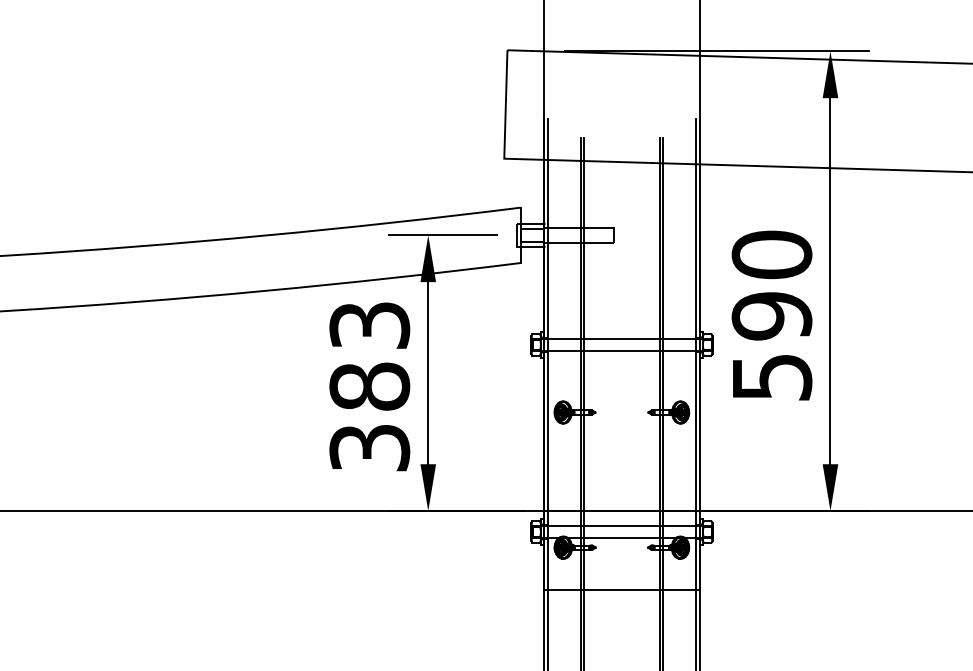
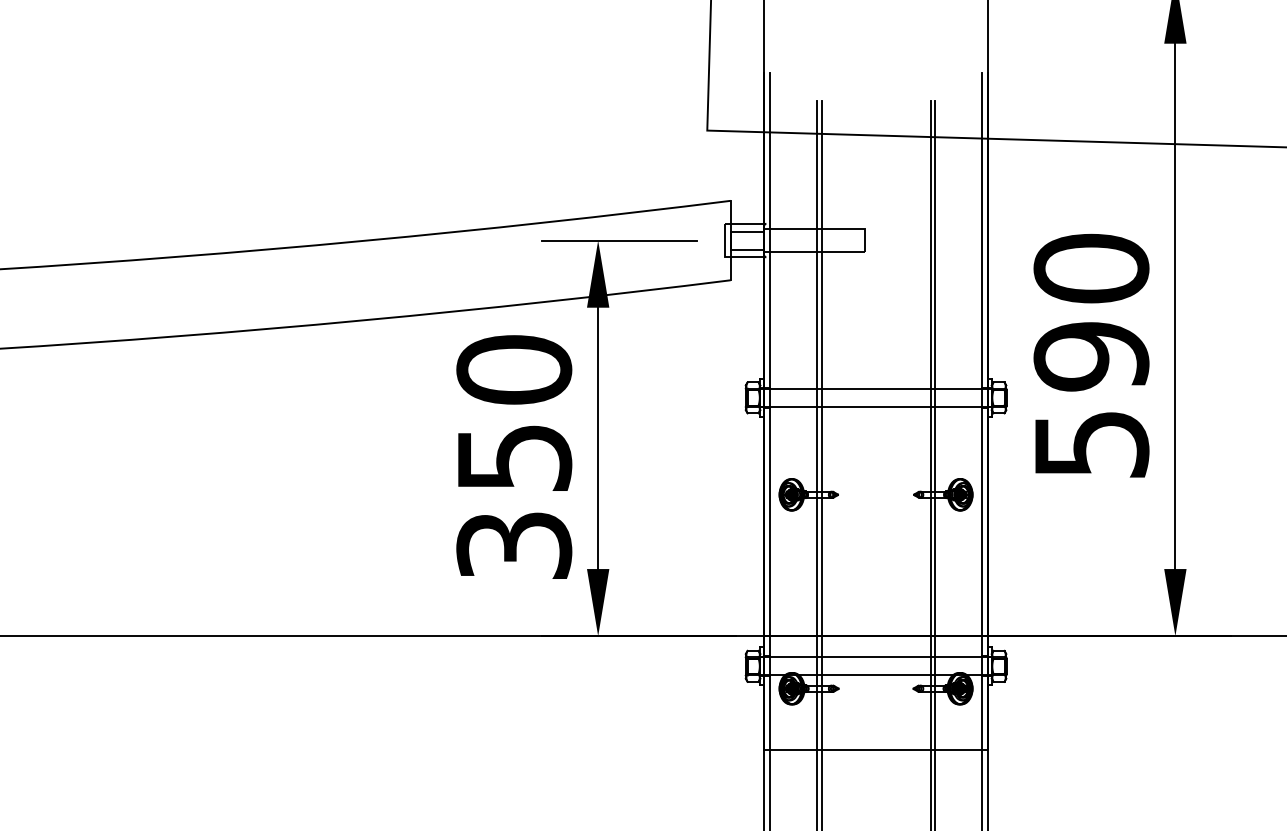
text: (369, 355) -> (513, 412), 383 -> 350

